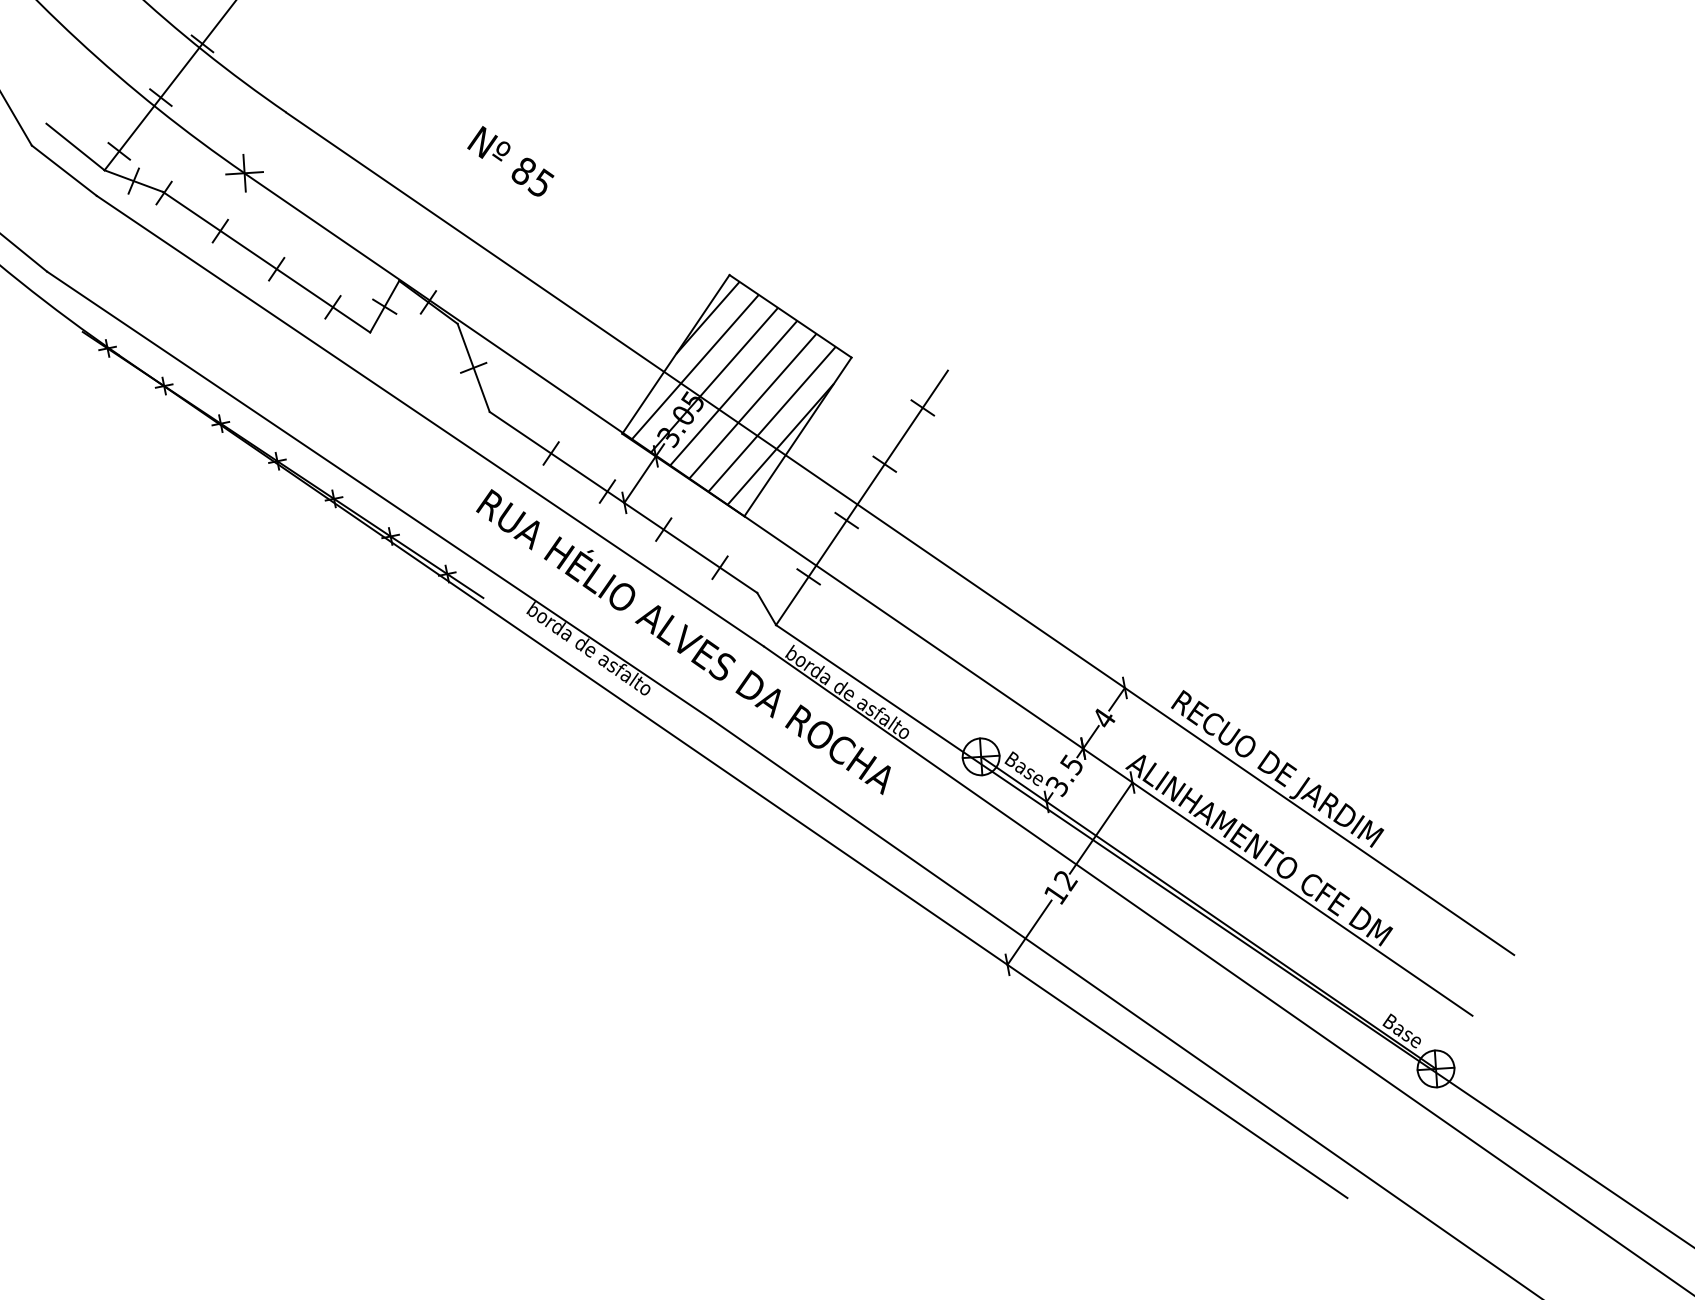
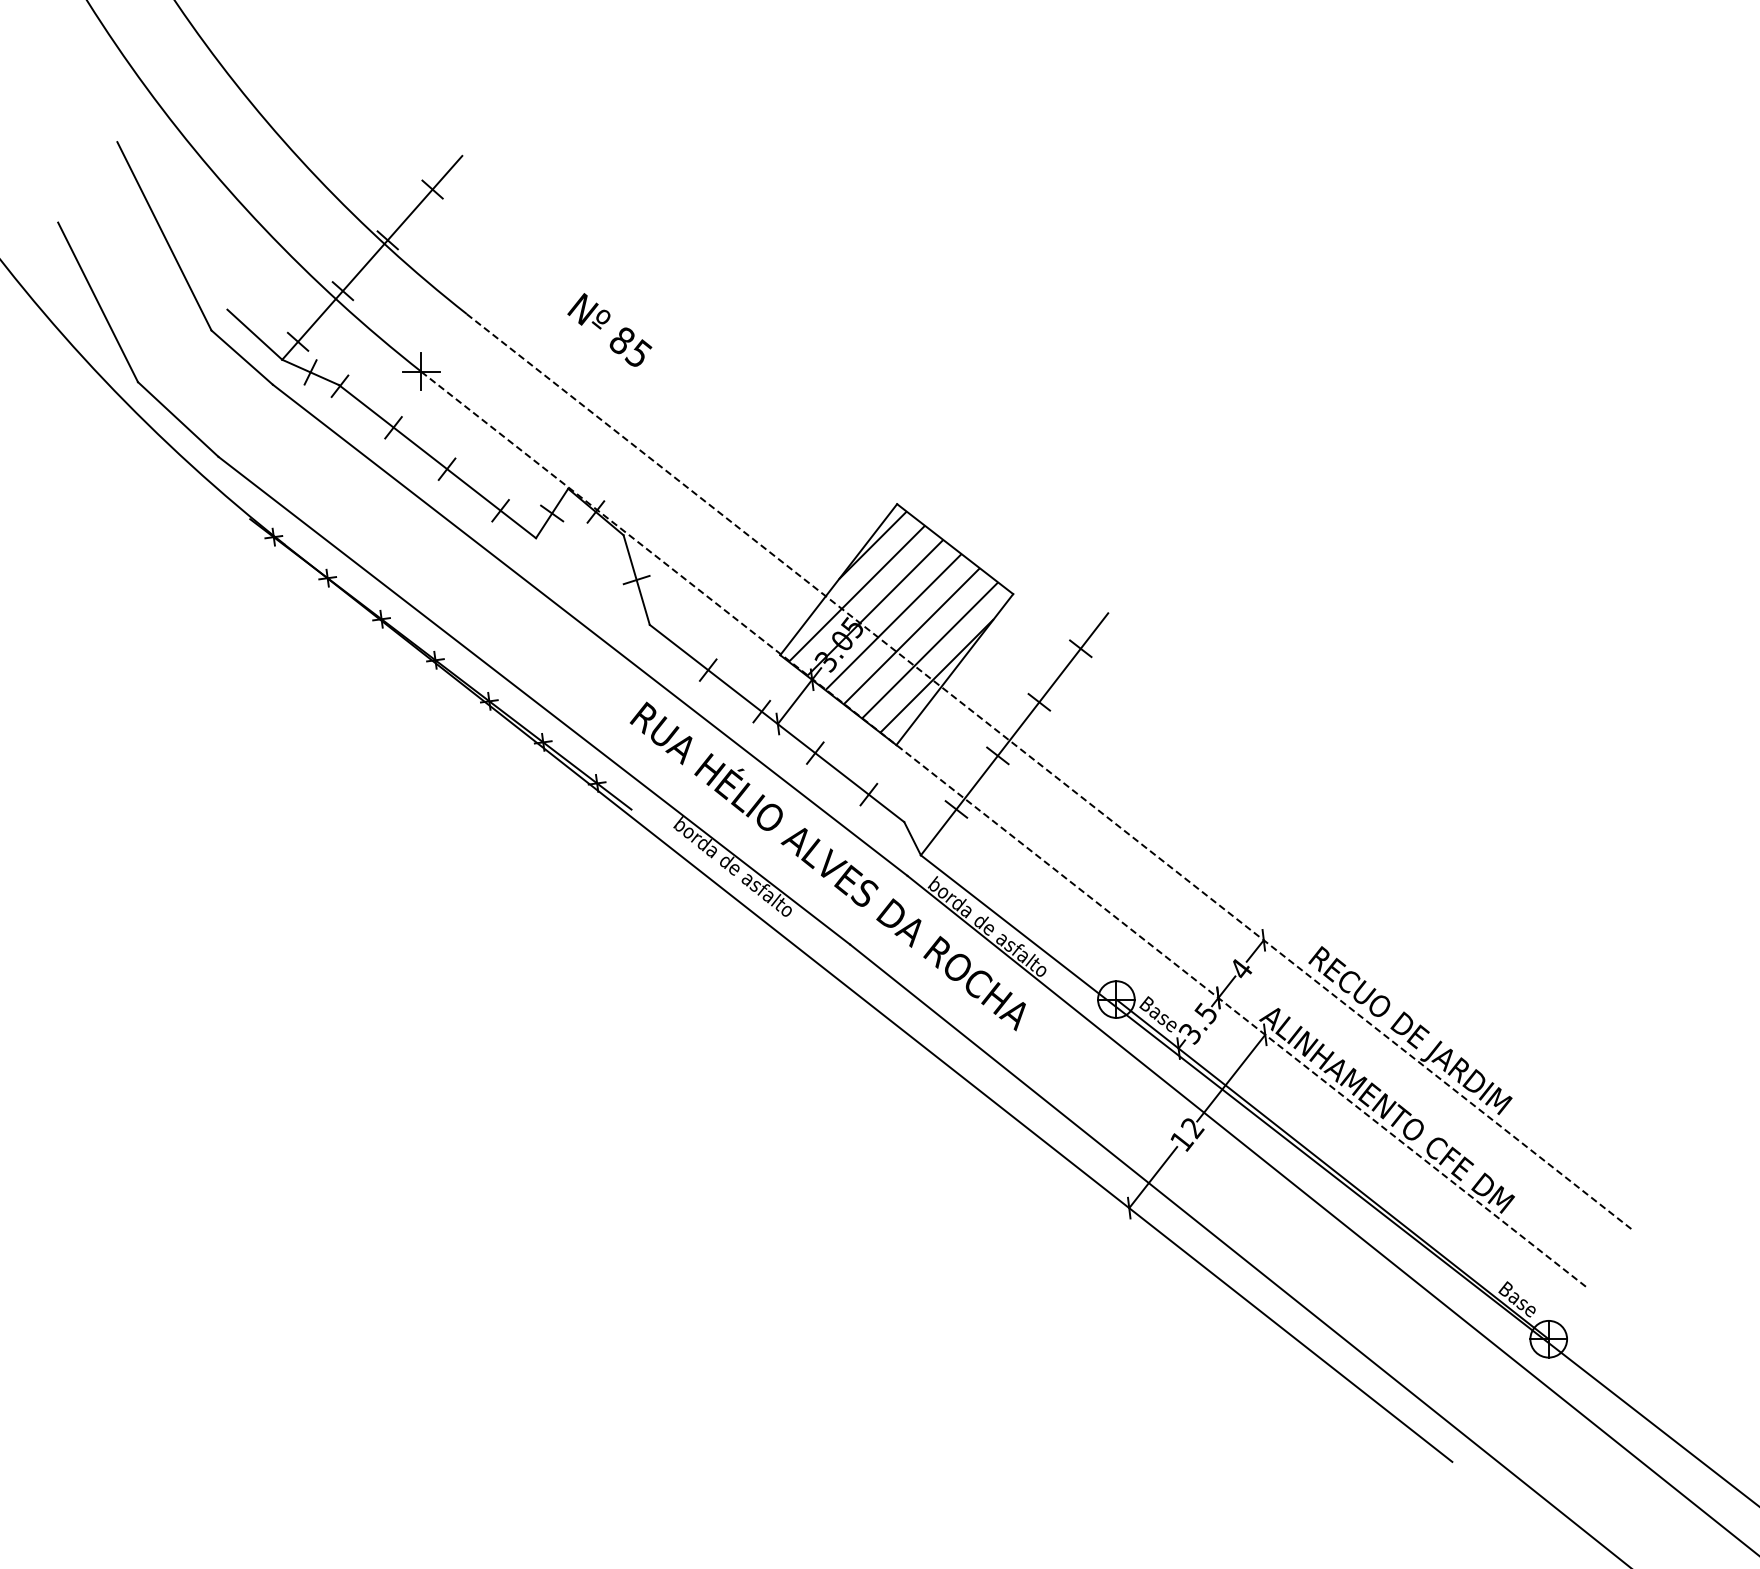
text: (510, 160) -> (609, 329), moved
line: (900, 533) -> (1050, 772), solid -> dashed
line: (859, 594) -> (1005, 830), solid -> dashed

